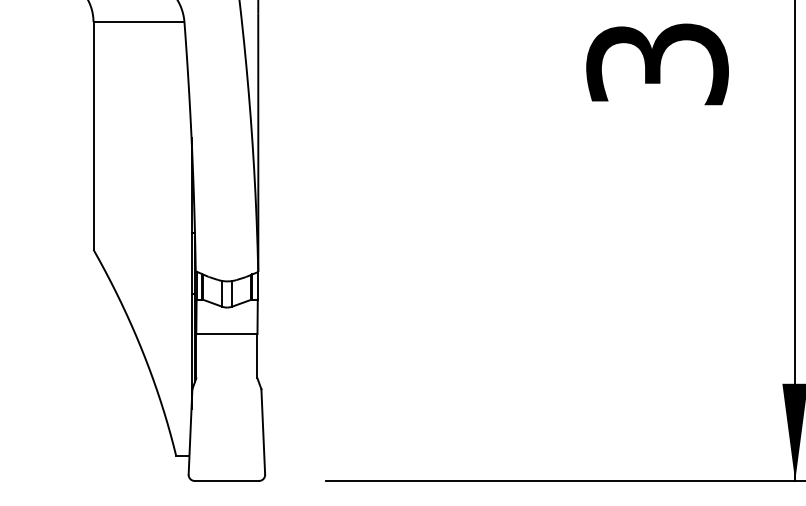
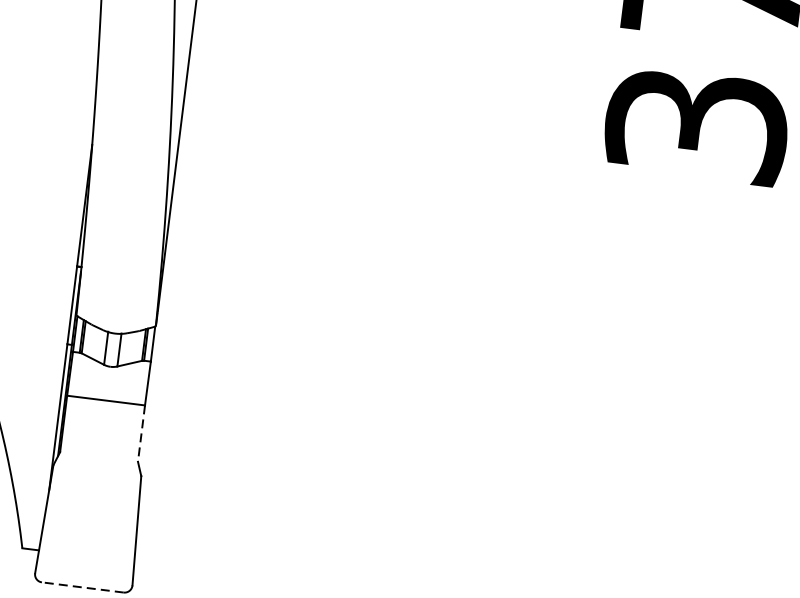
line: (257, 356) -> (141, 433), solid -> dashed
line: (226, 480) -> (82, 586), solid -> dashed

